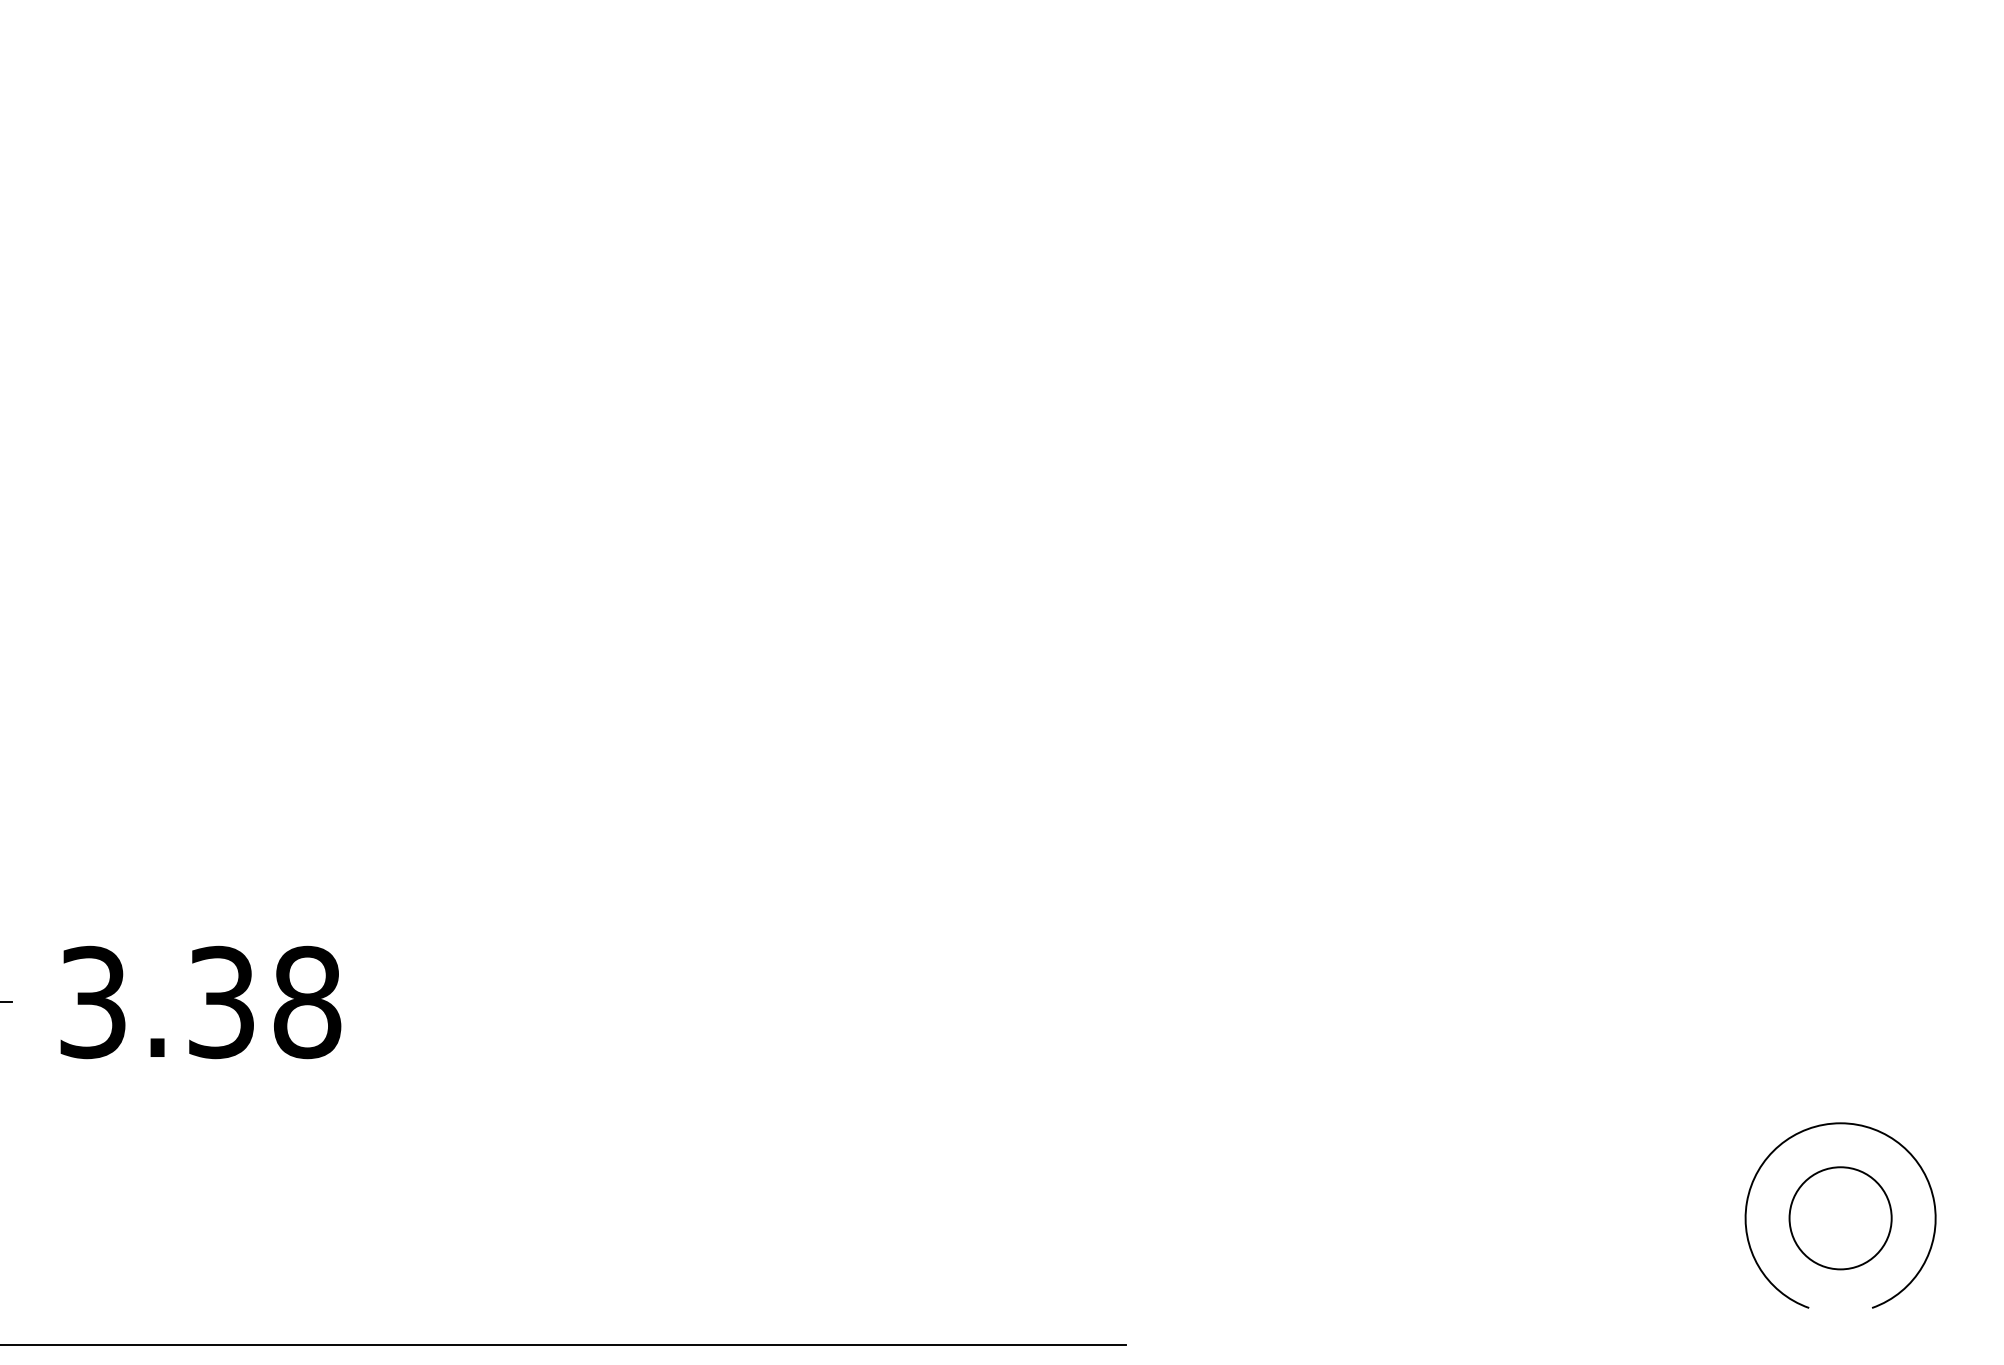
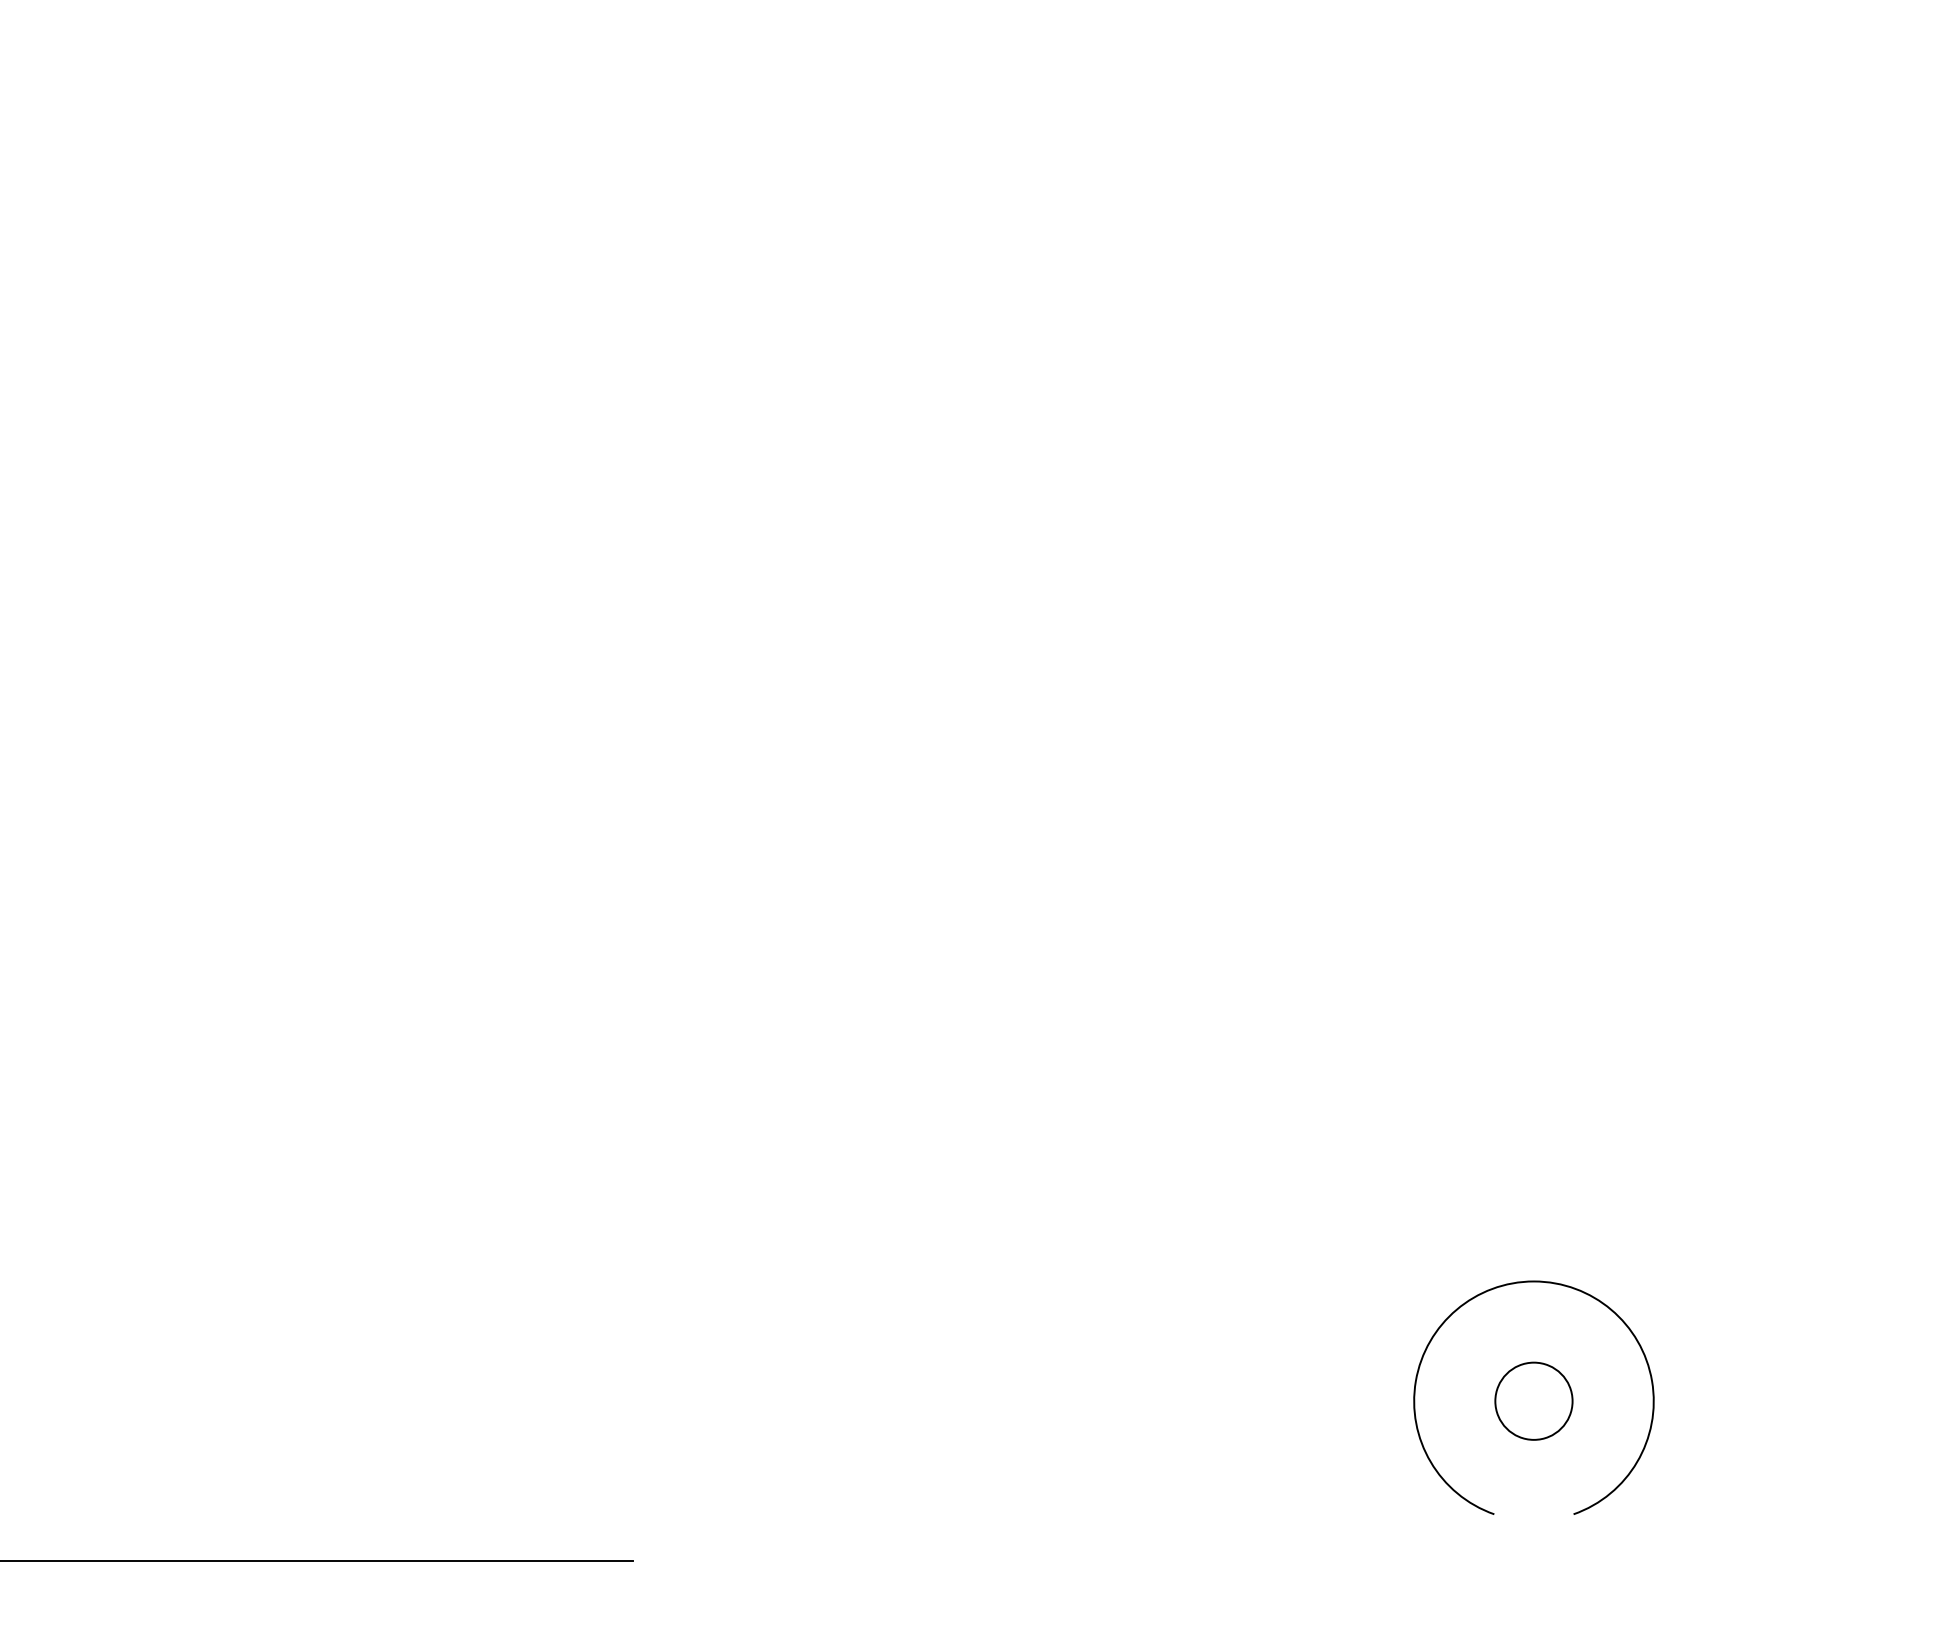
circle: (1840, 1218) -> (1533, 1401), size x0.6

